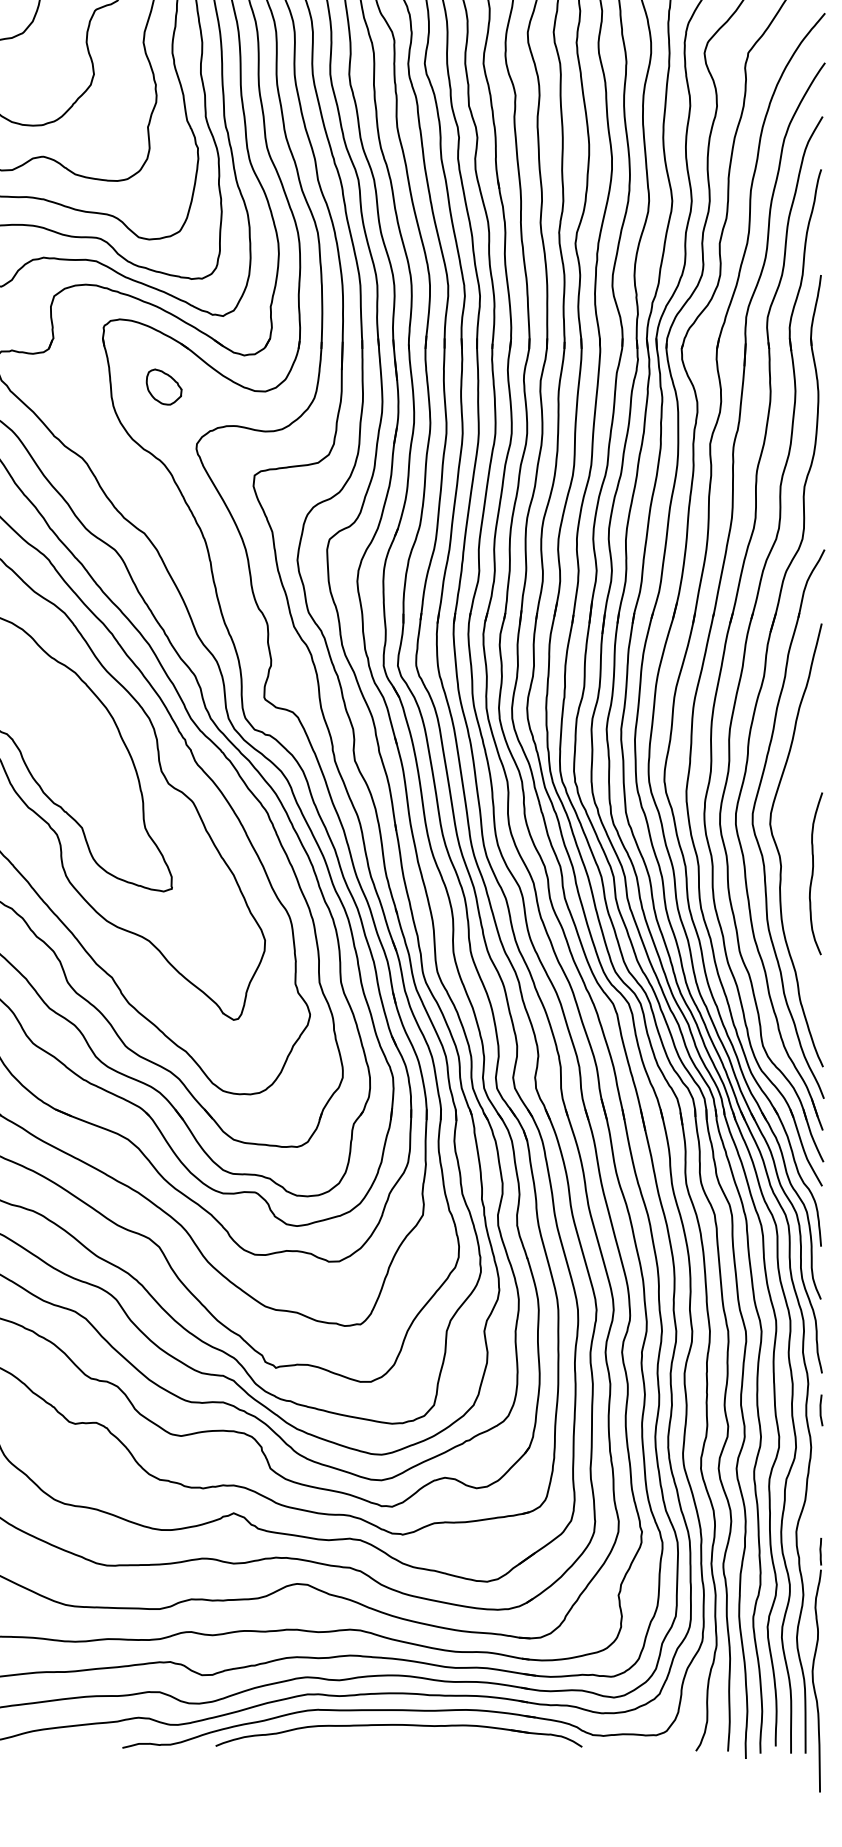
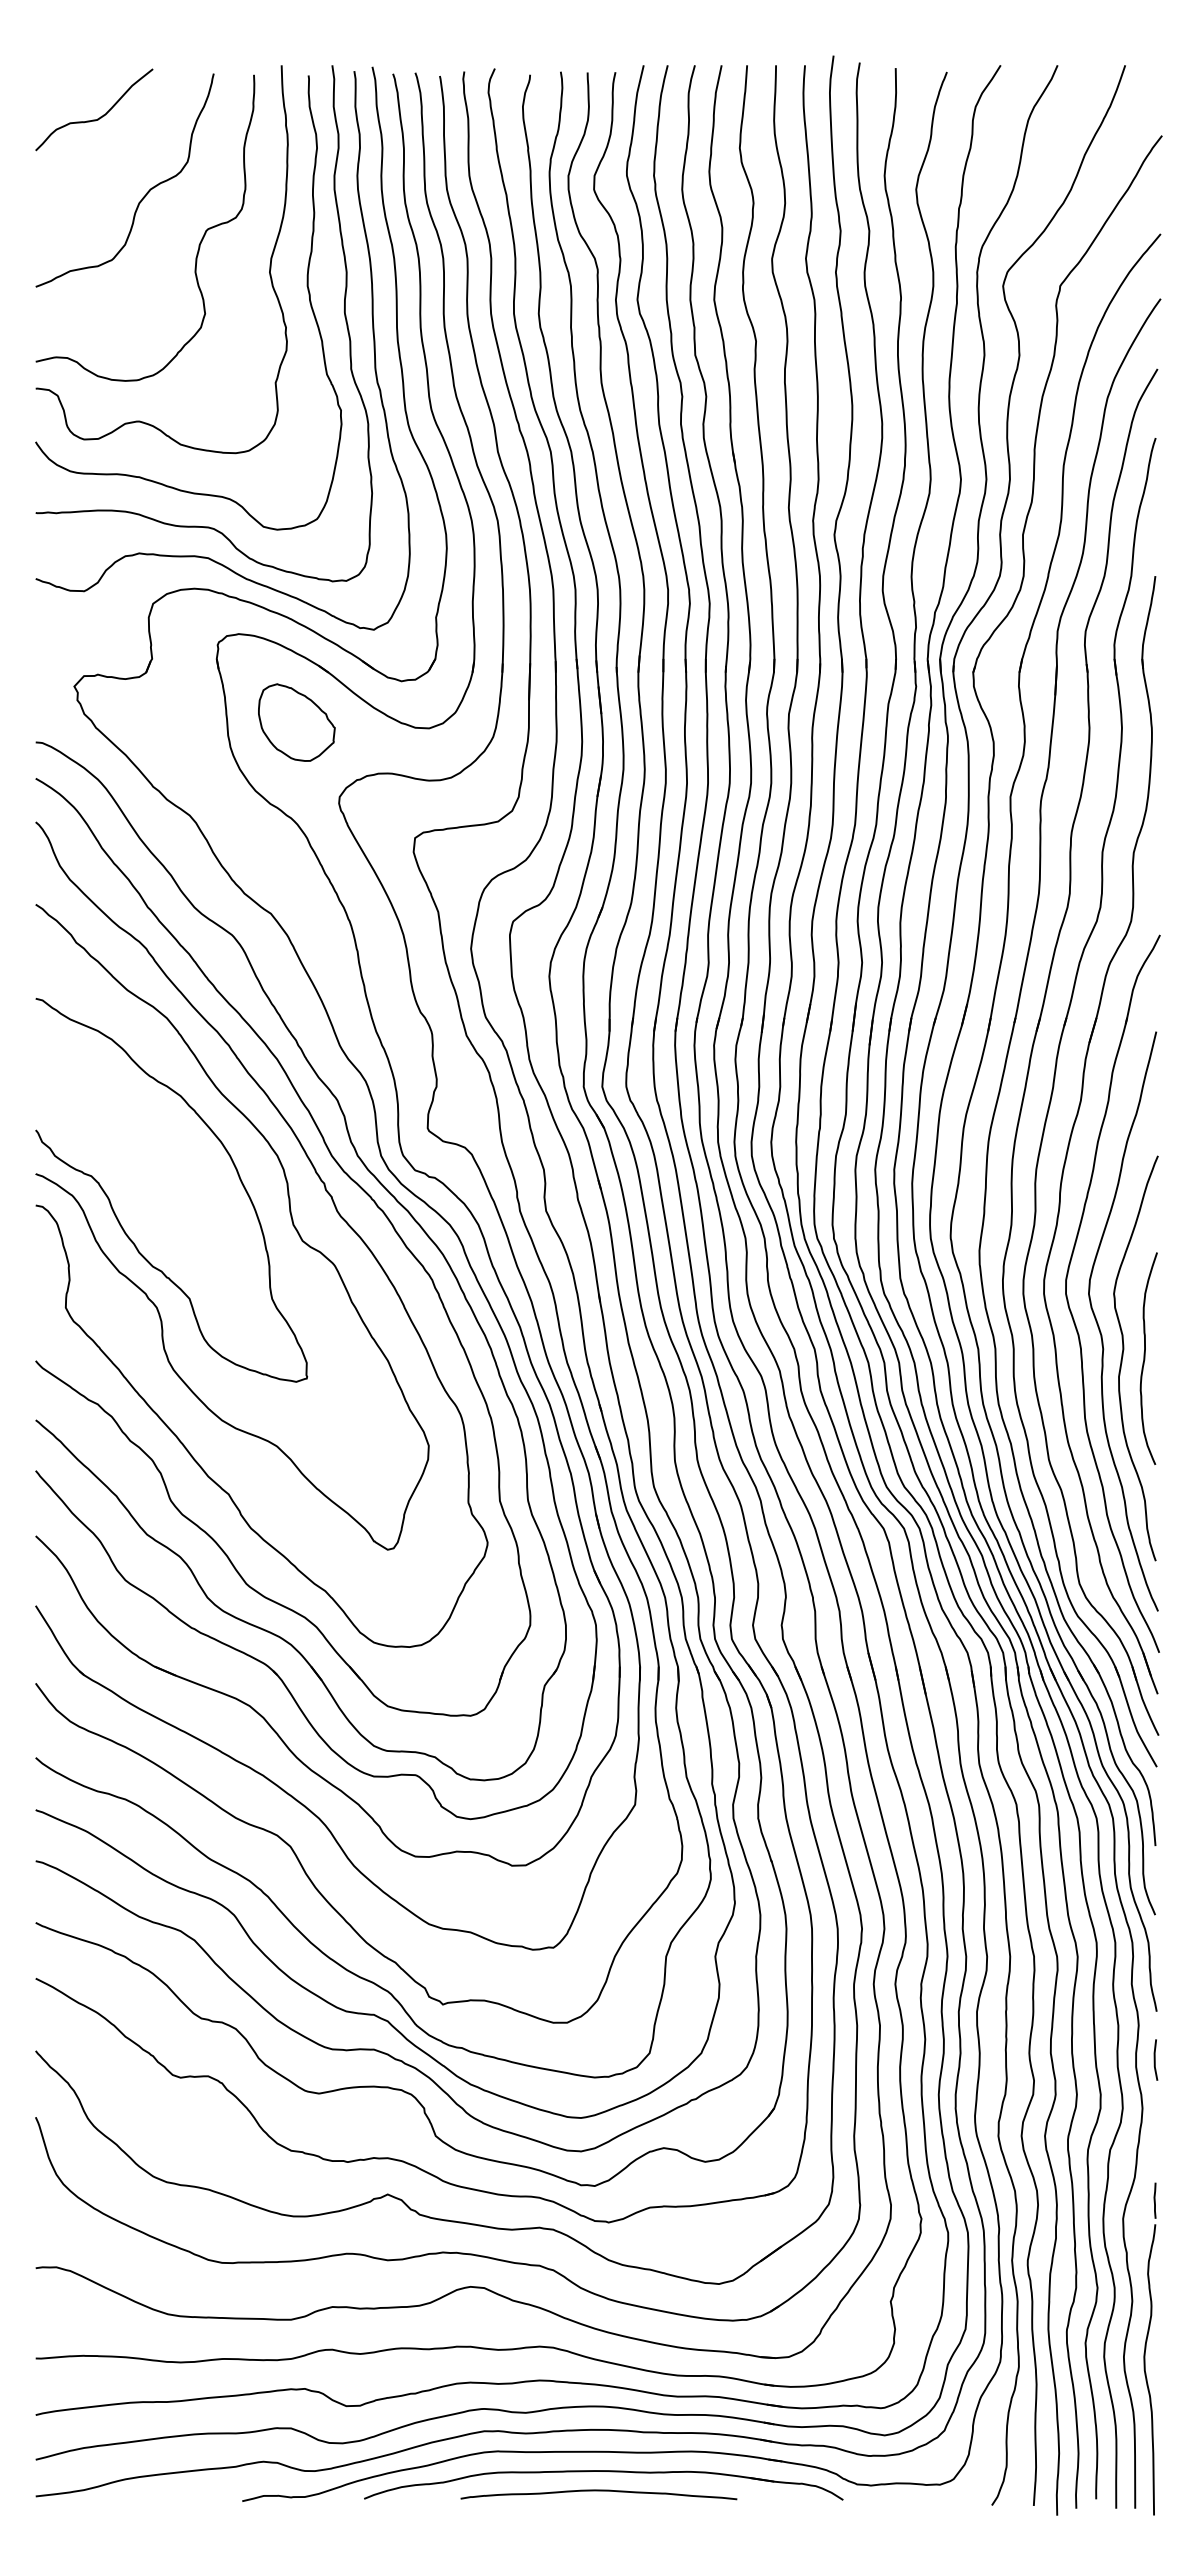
part: (163, 387) -> (296, 722), size x1.67
curve: (796, 872) -> (1123, 1356), added
part: (816, 1664) -> (1149, 2348), moved
curve: (394, 1740) -> (598, 2491), added

